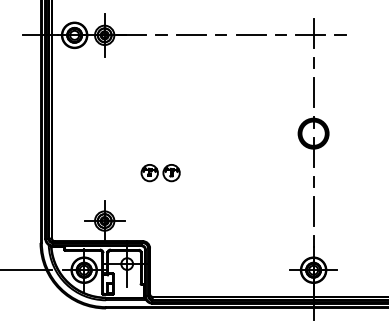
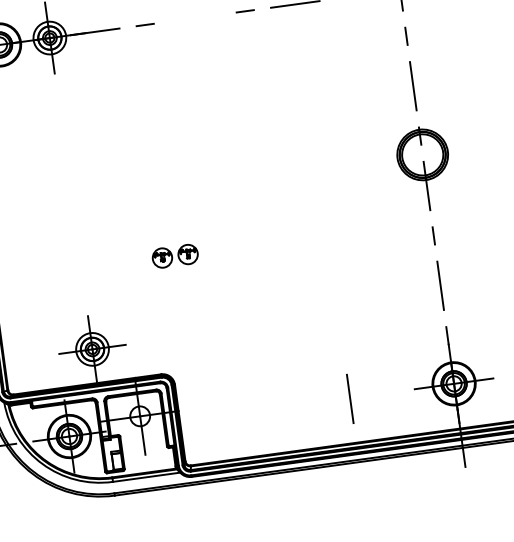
line: (190, 35) -> (193, 18), removed
part: (160, 173) -> (175, 256), size x0.7
line: (251, 270) -> (349, 398), added

